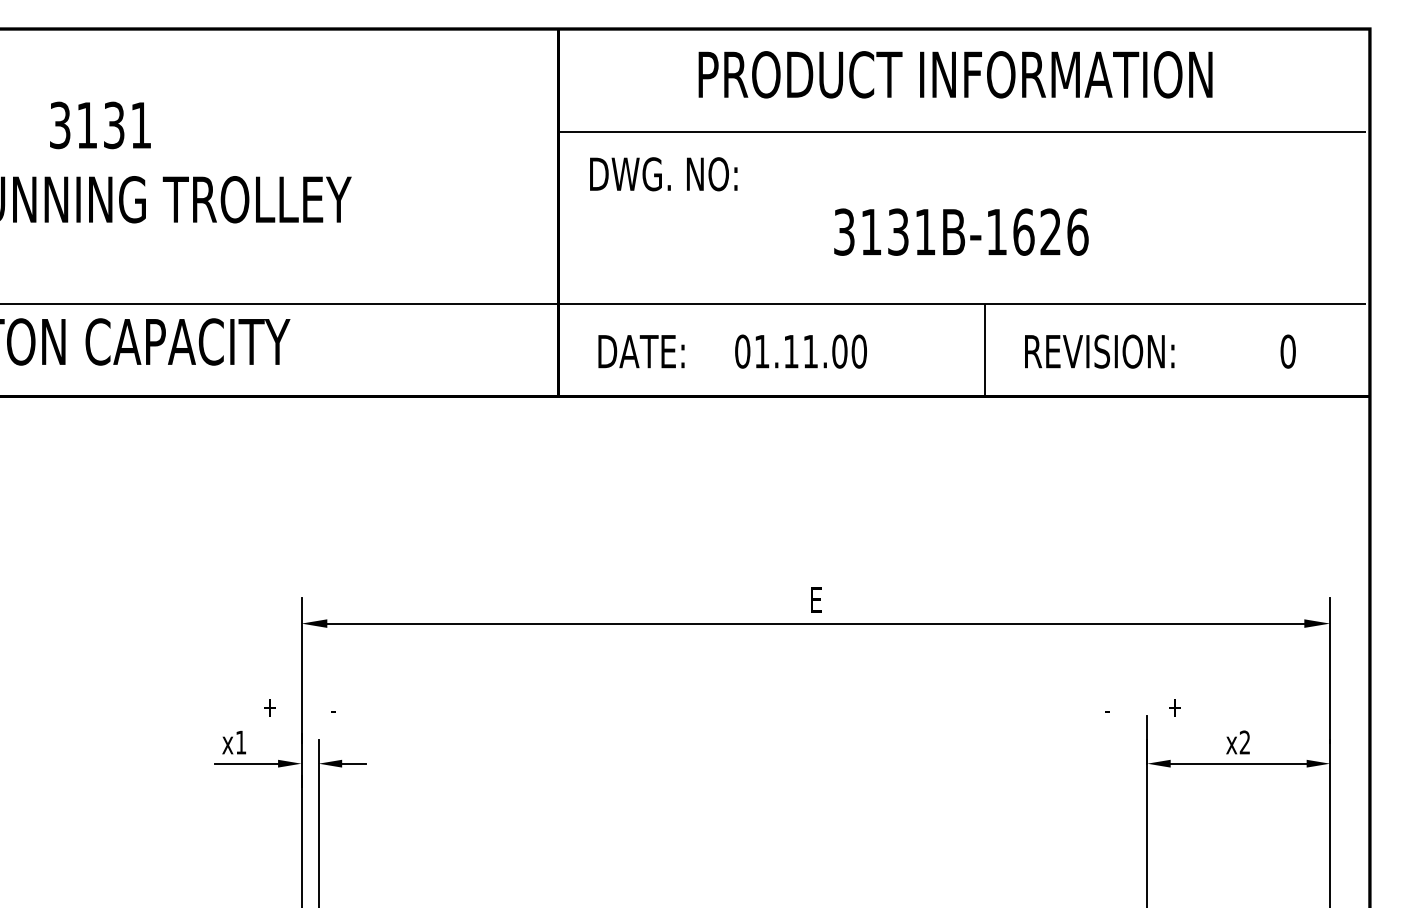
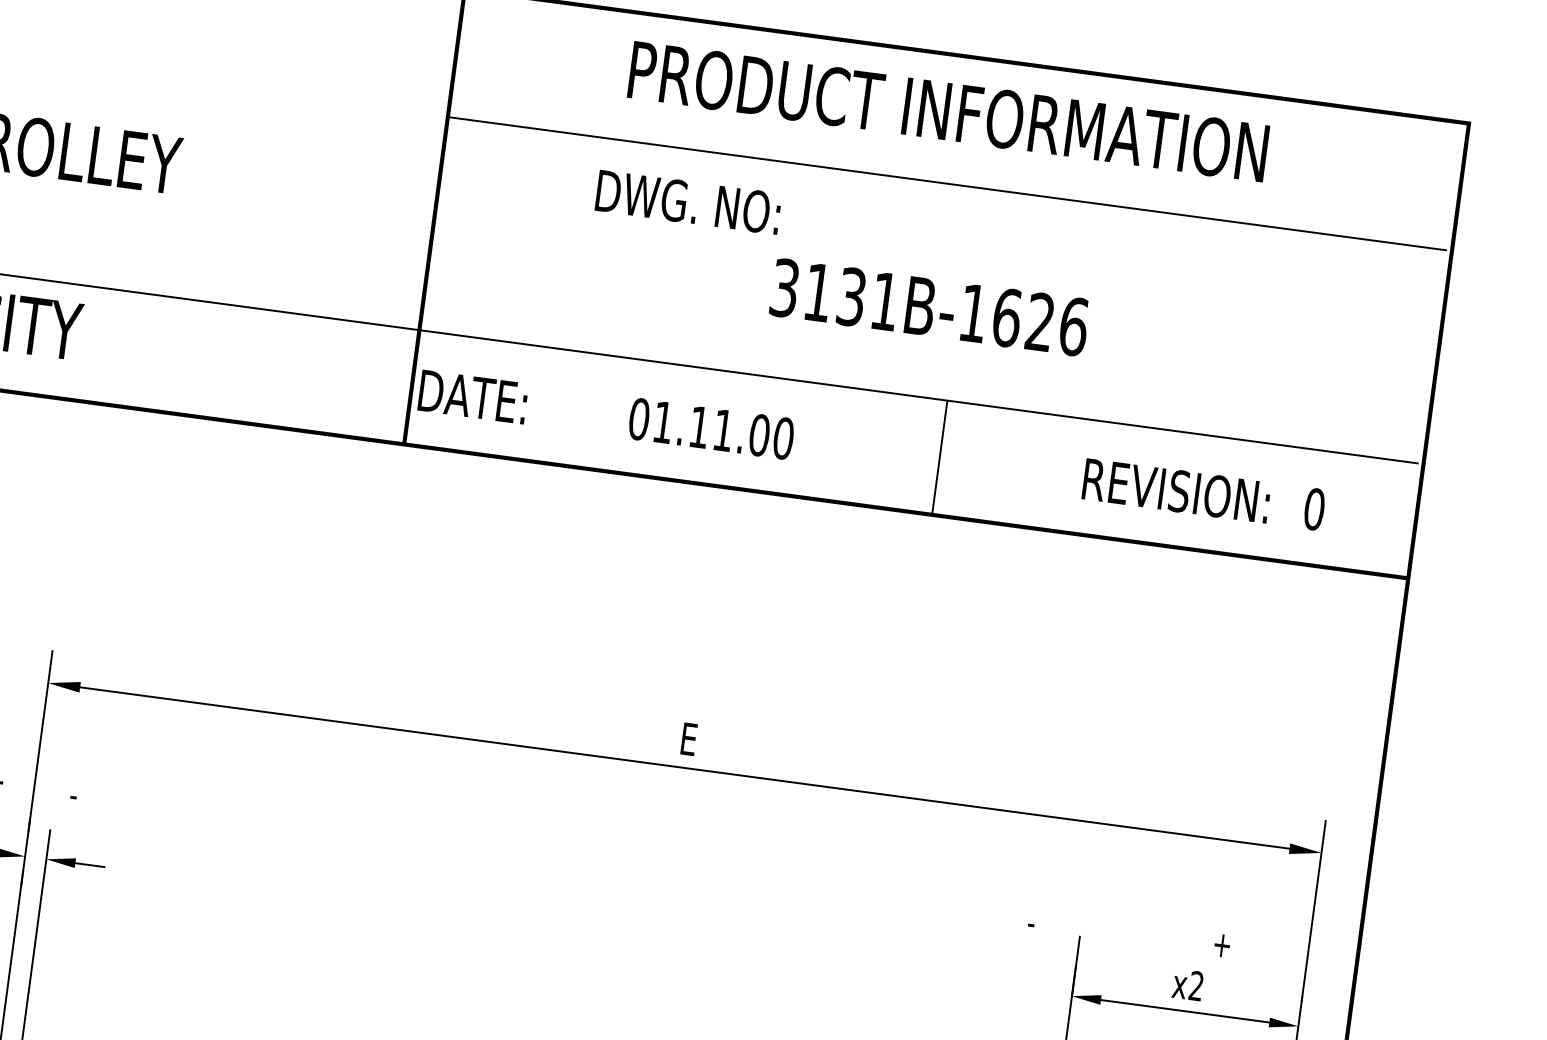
text: (663, 174) -> (688, 202), moved
text: (641, 351) -> (473, 396), moved
text: (1099, 351) -> (1176, 490), moved
text: (1174, 707) -> (1221, 945), moved

